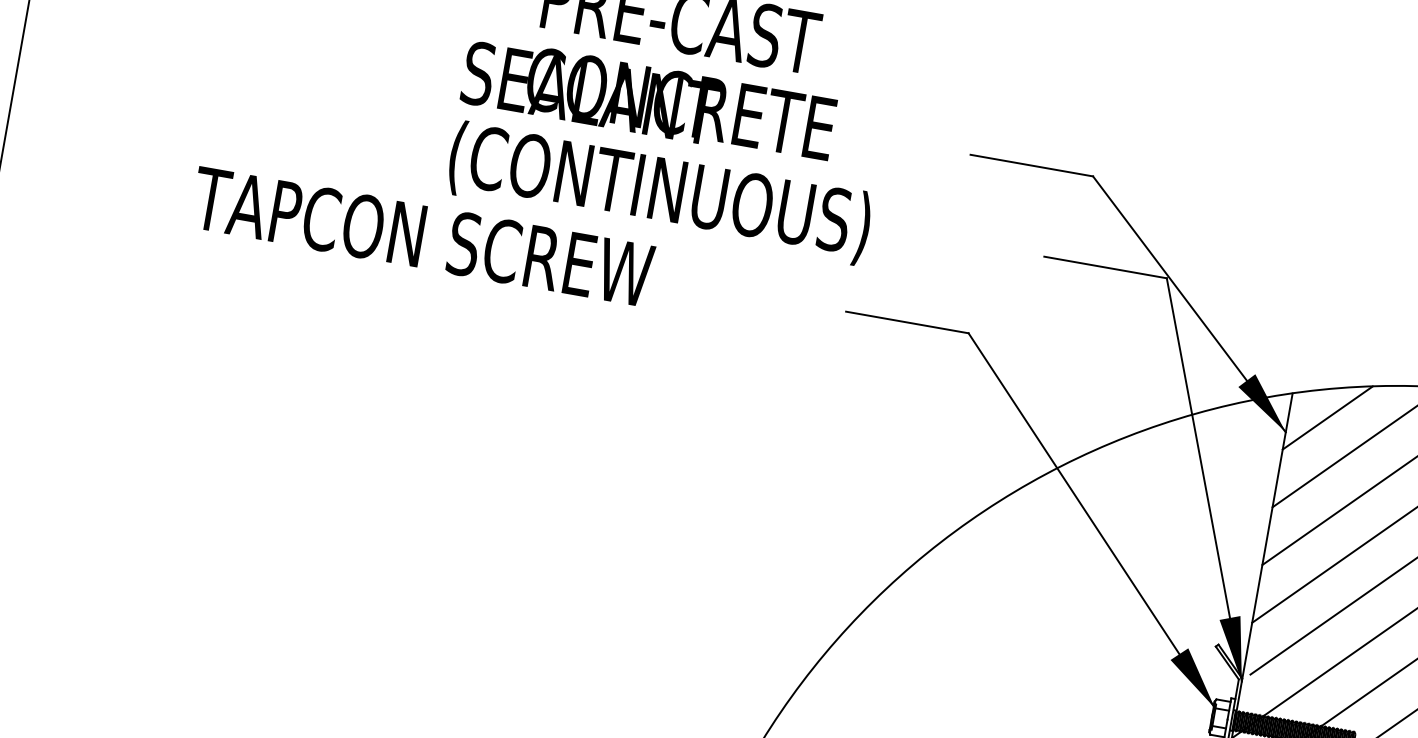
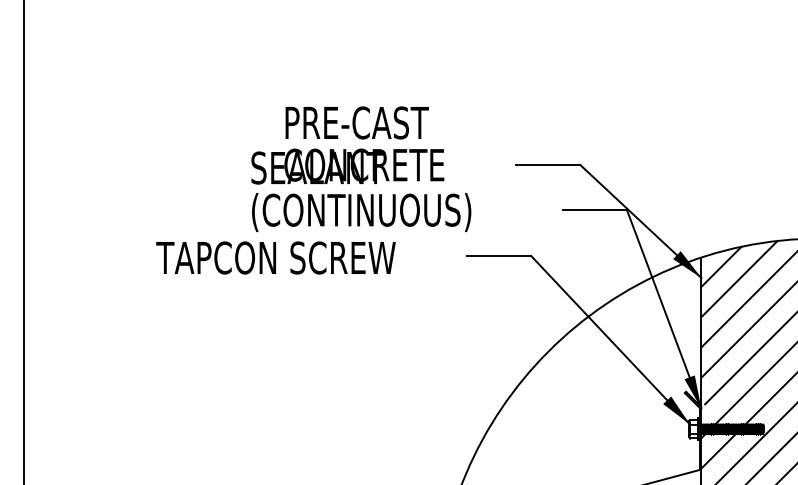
text: (421, 235) -> (275, 257), moved

